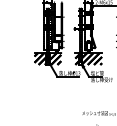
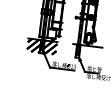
hatch: (88, 58) -> (86, 51), removed

